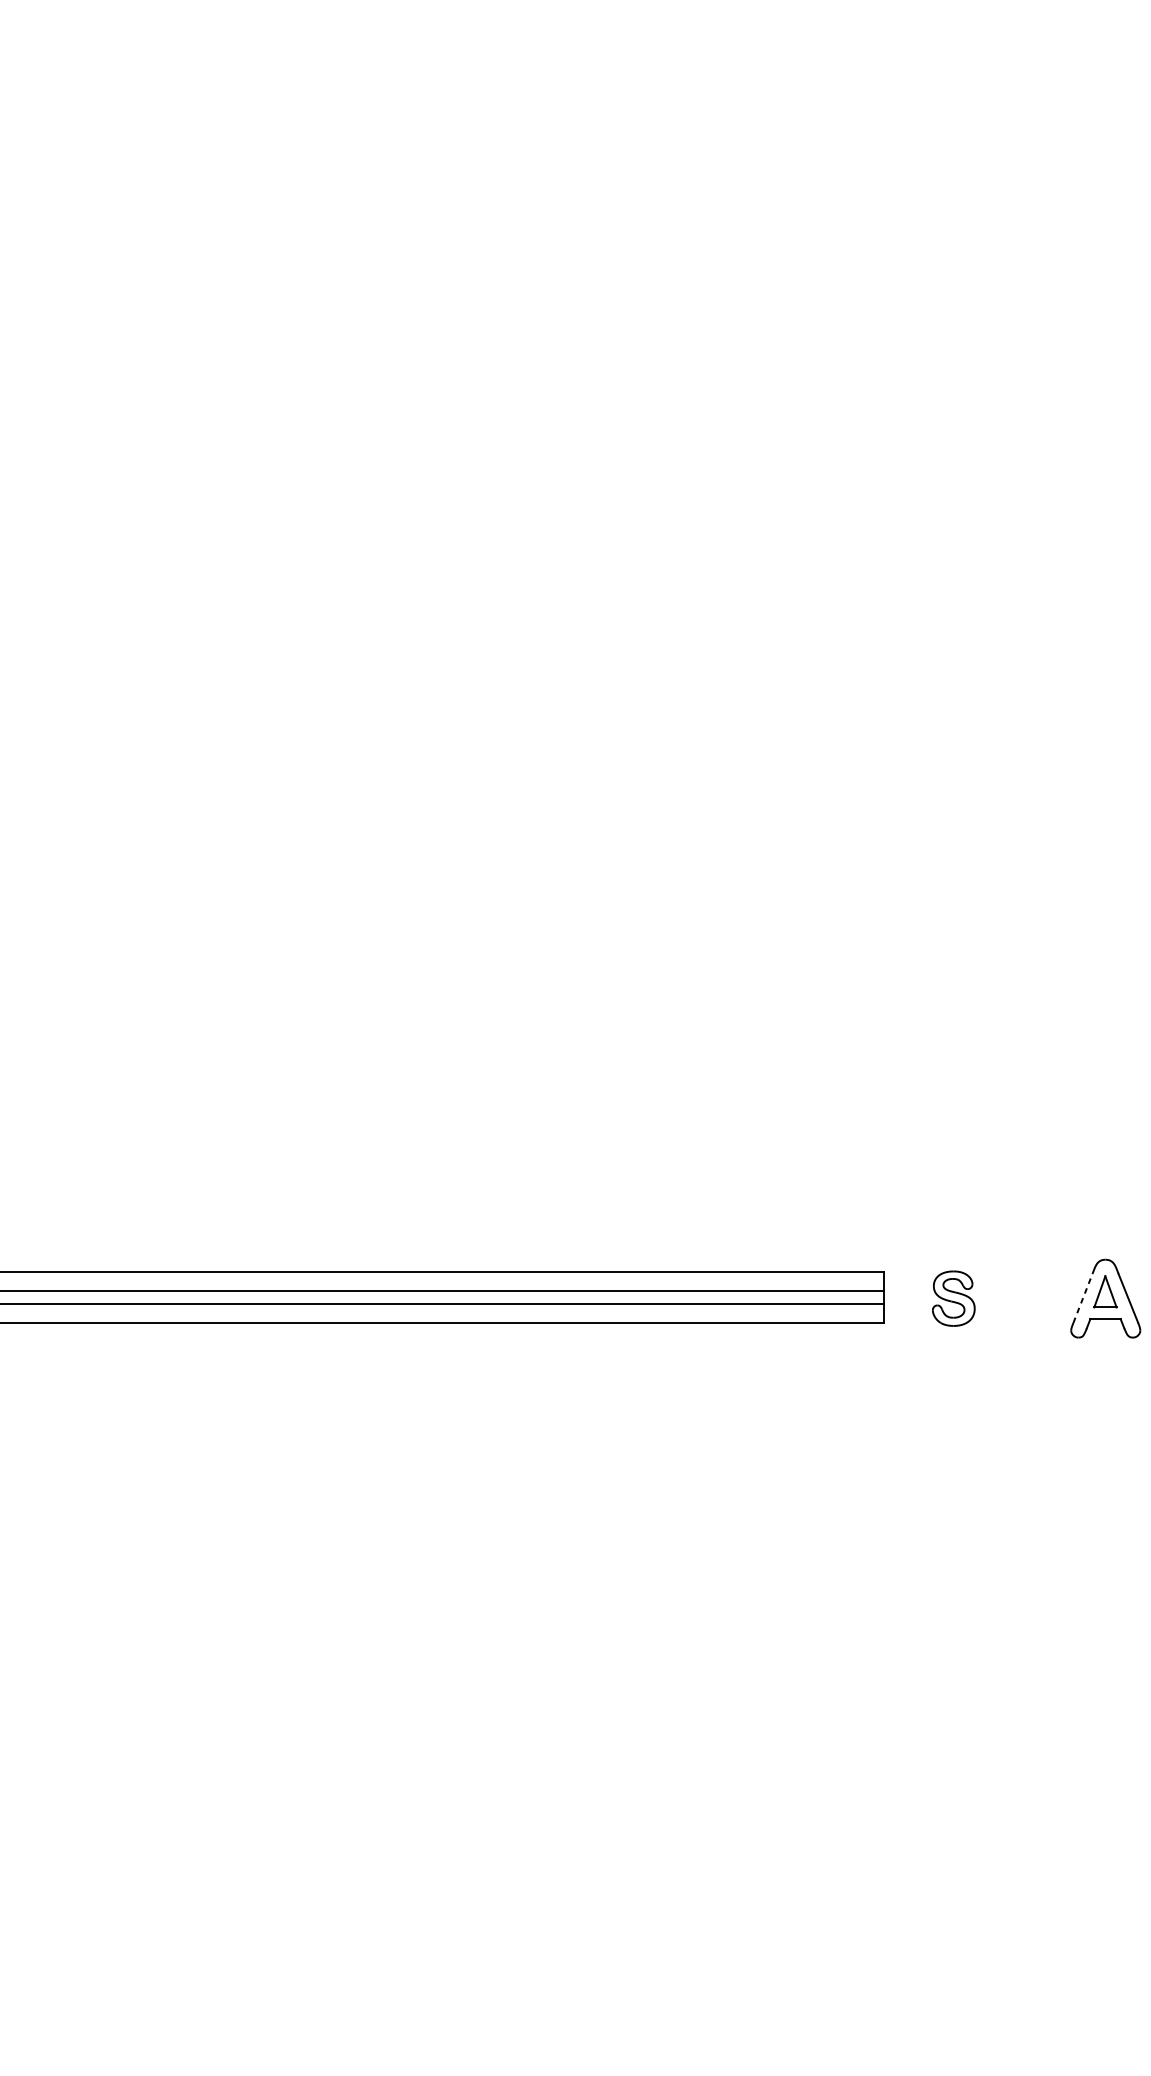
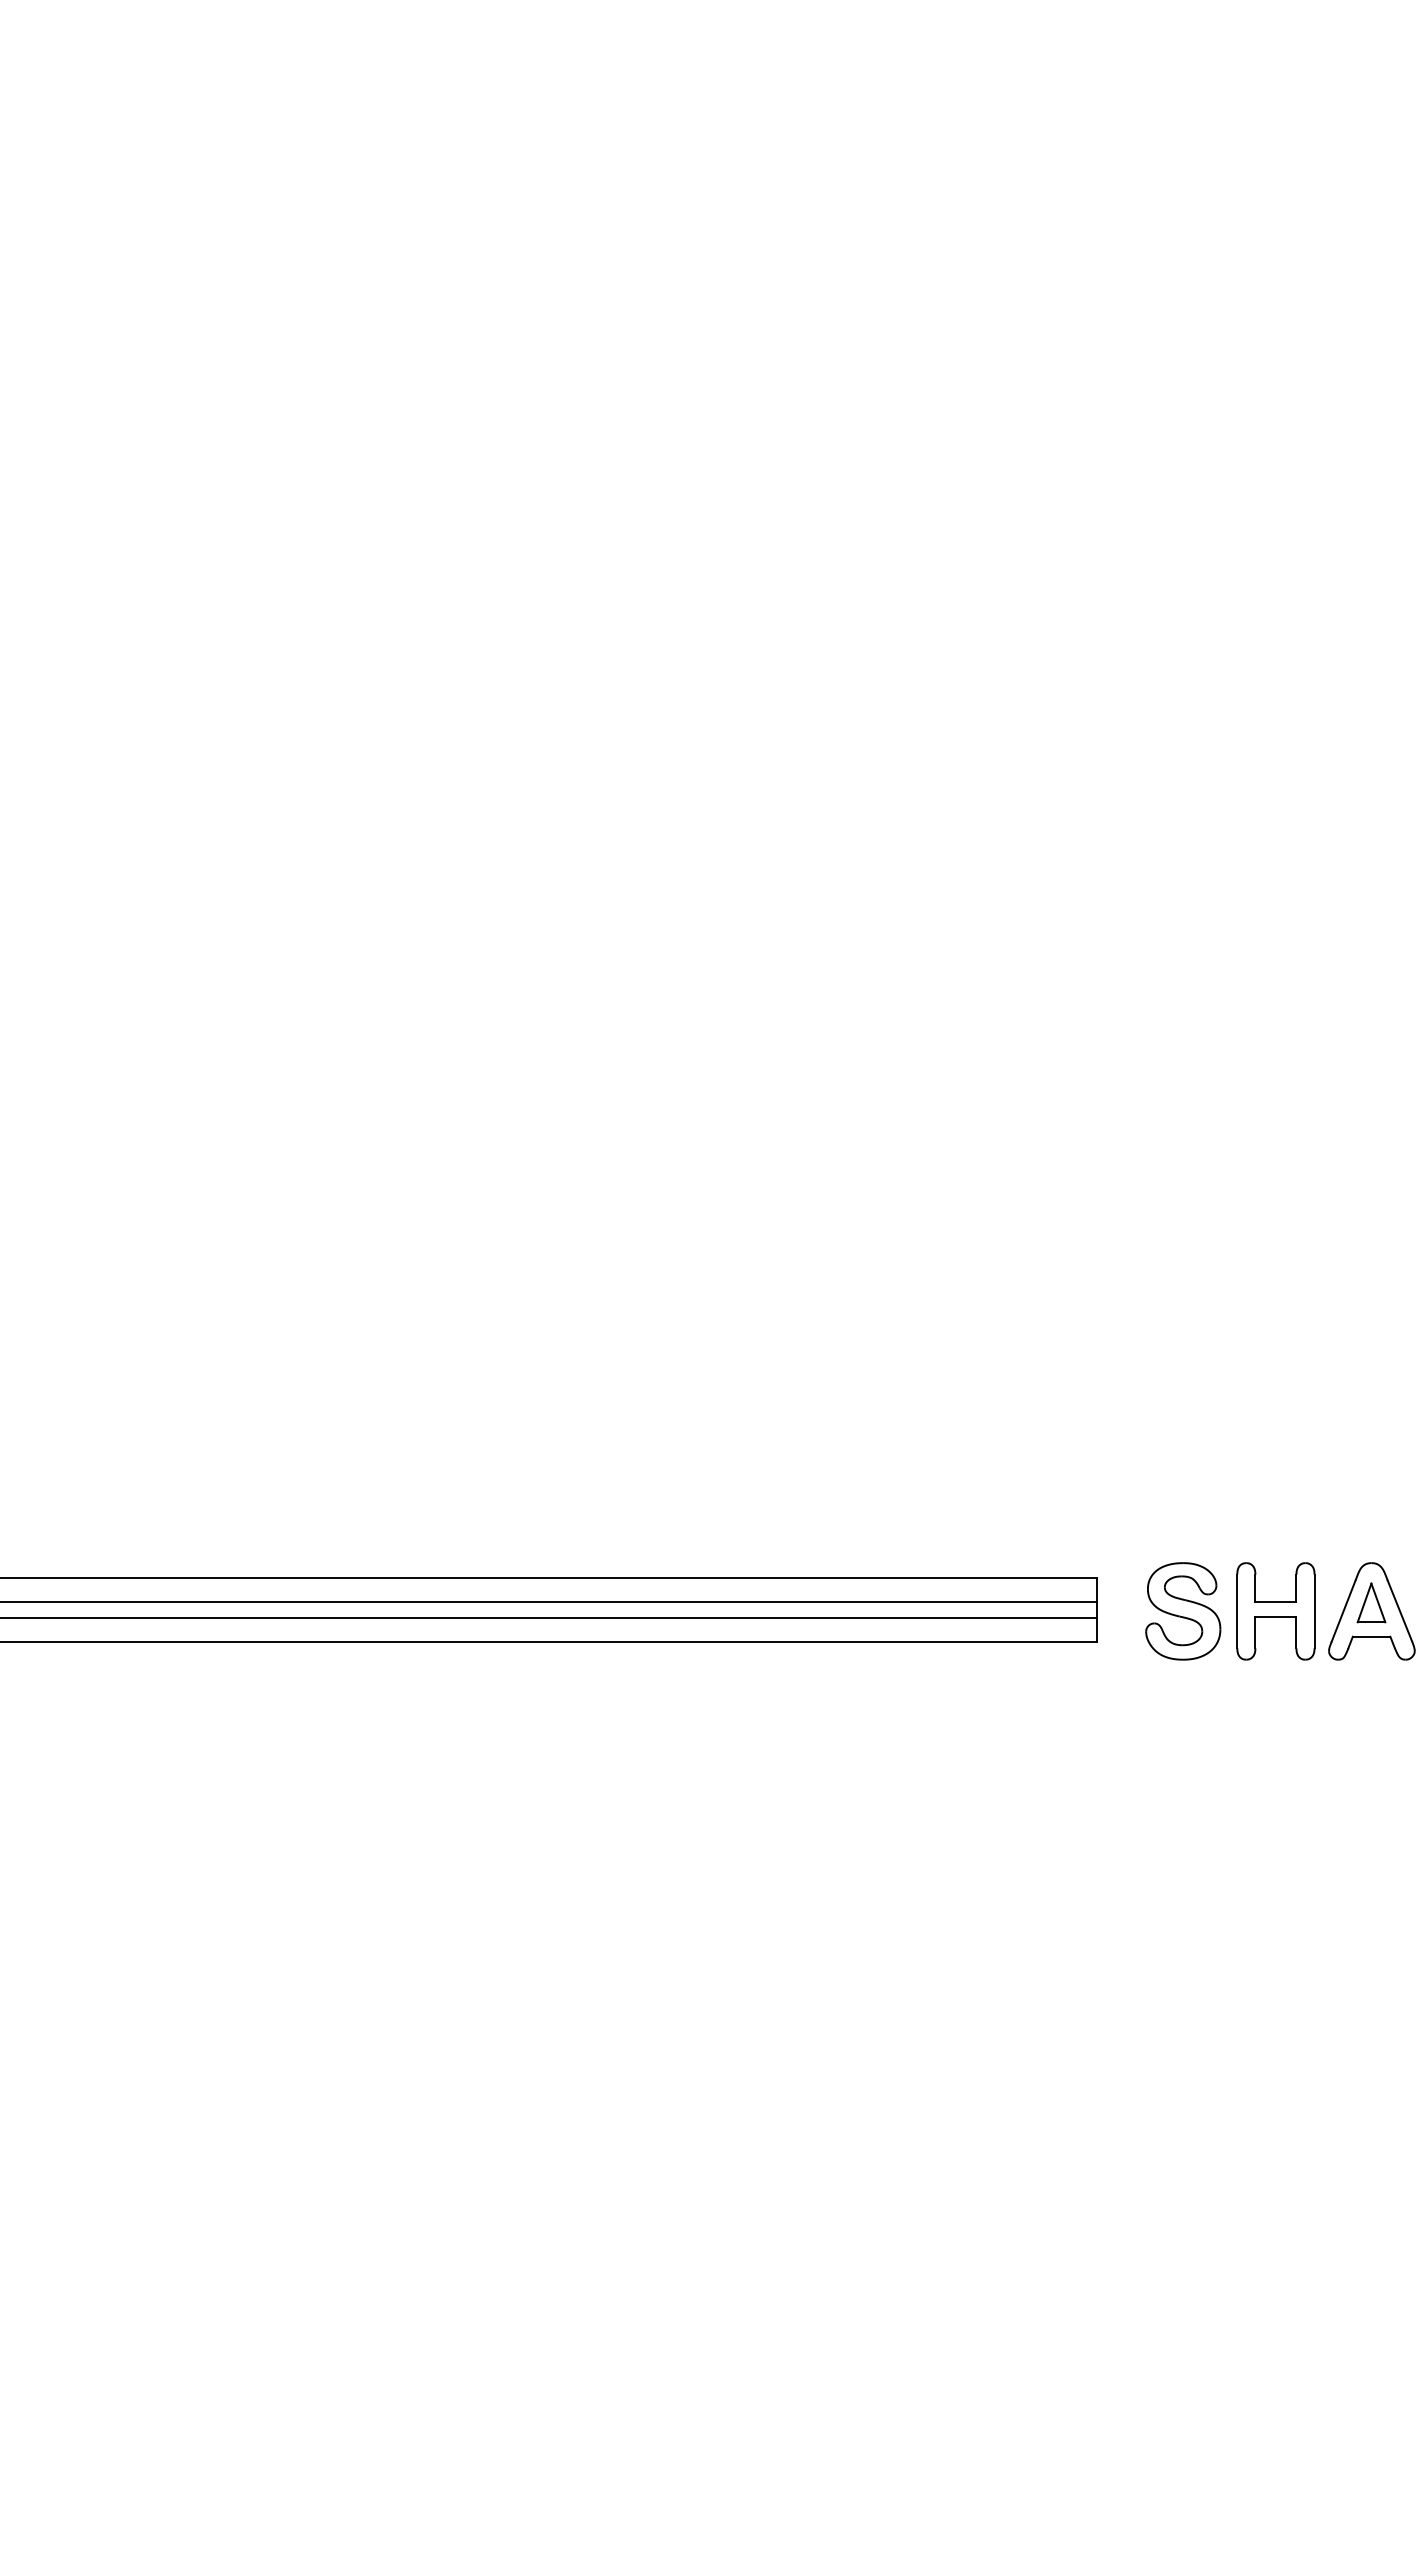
part: (953, 1298) -> (1183, 1611), size x1.43
part: (1028, 1298) -> (1275, 1611), added
line: (1082, 1298) -> (1343, 1611), dashed -> solid

